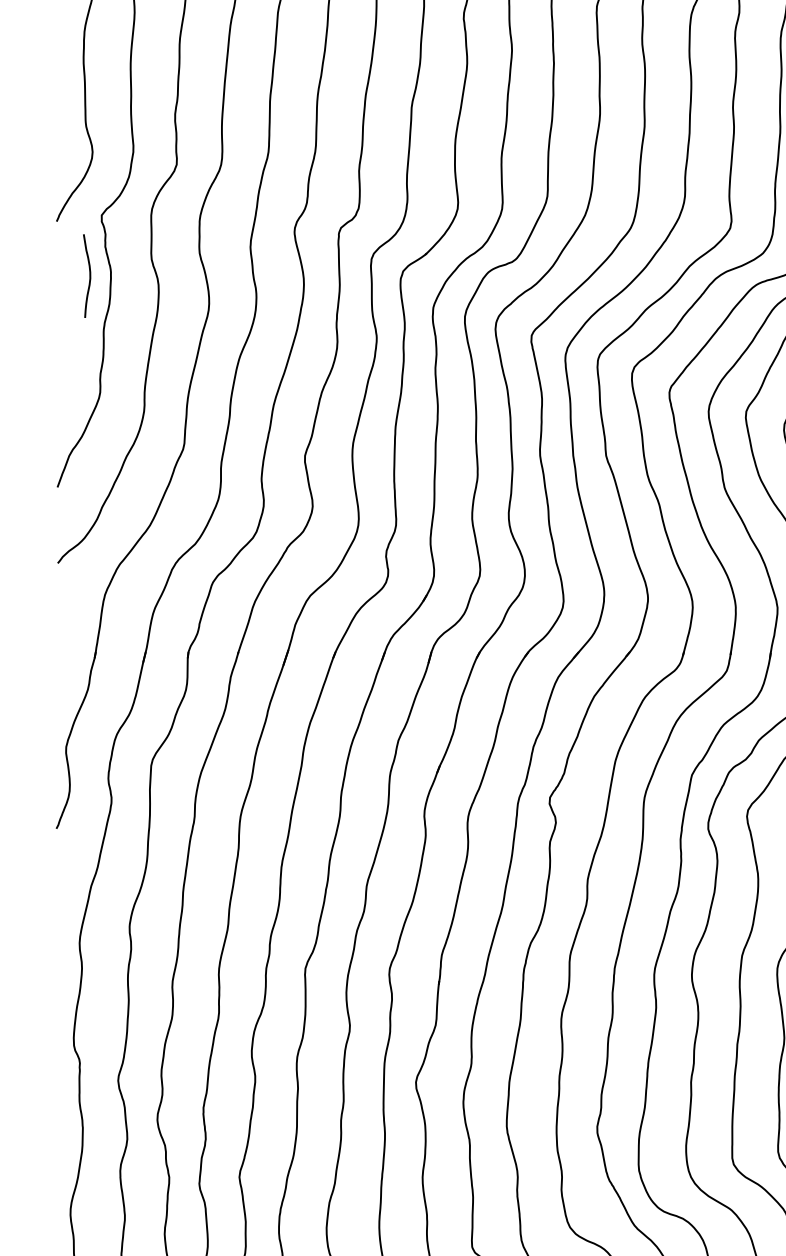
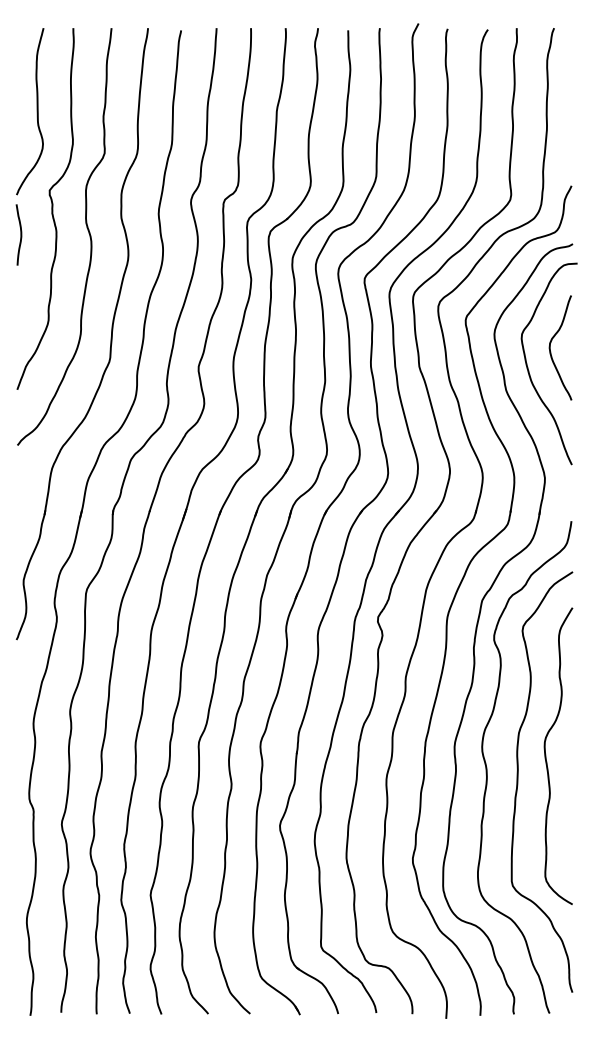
curve: (89, 275) -> (20, 234), moved

